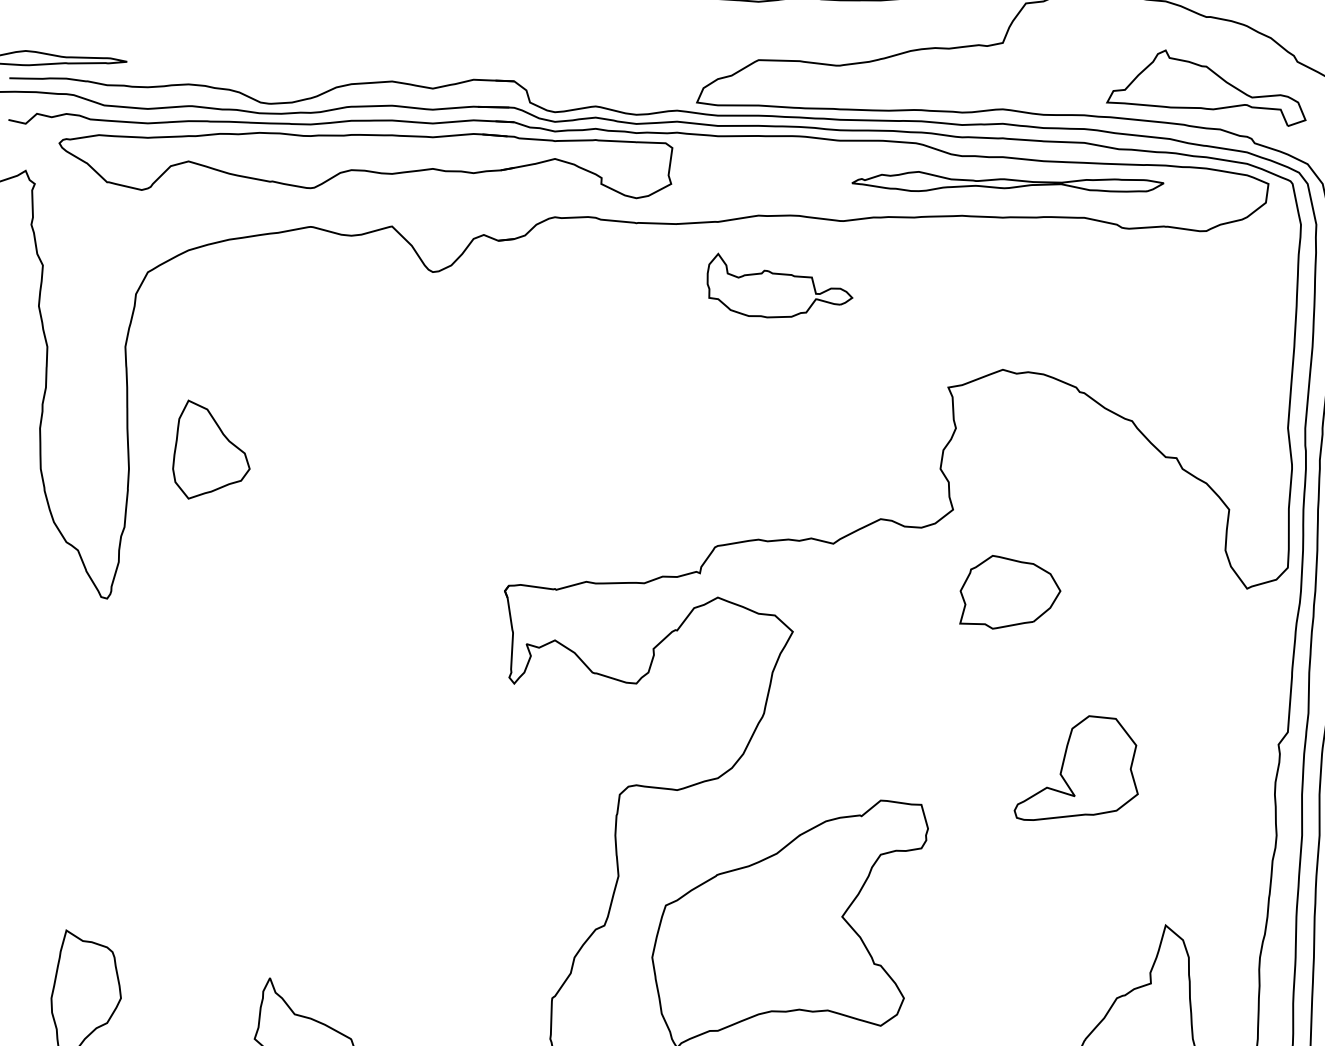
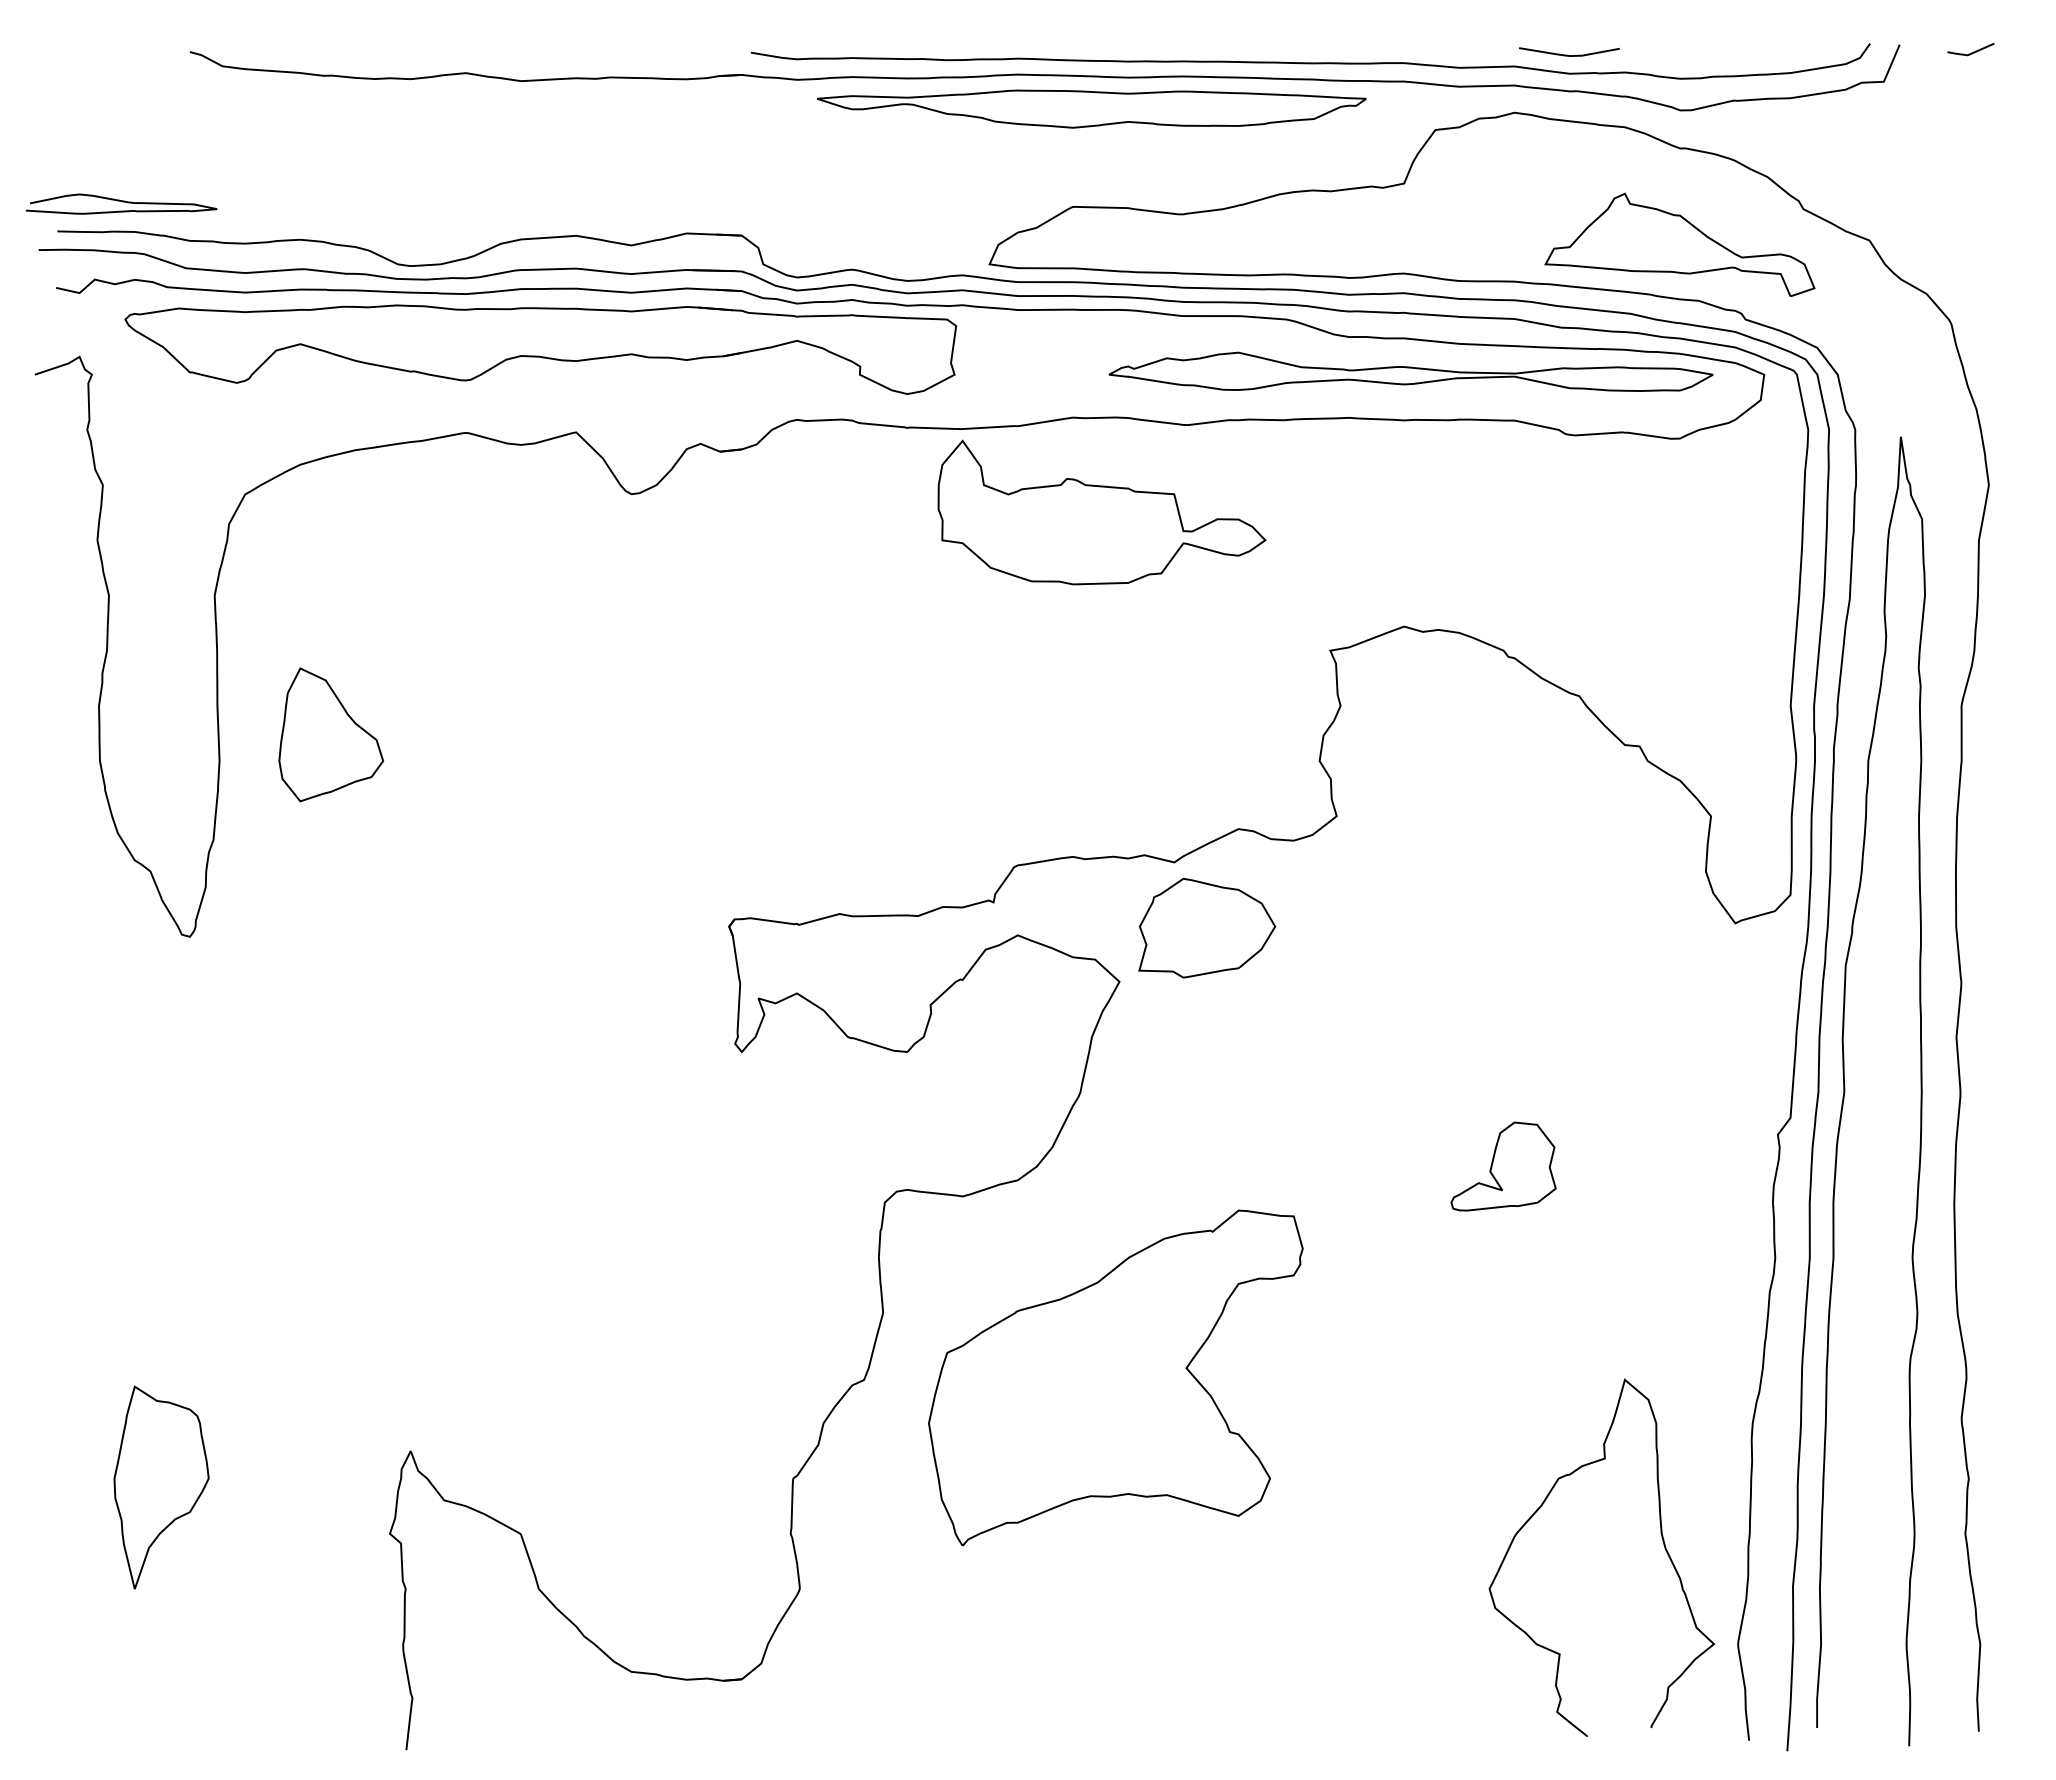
part: (1007, 181) -> (1410, 371), size x1.43
part: (779, 285) -> (1101, 512), size x1.67
part: (1010, 591) -> (1207, 927), moved
part: (1076, 768) -> (1503, 1166), size x0.62

